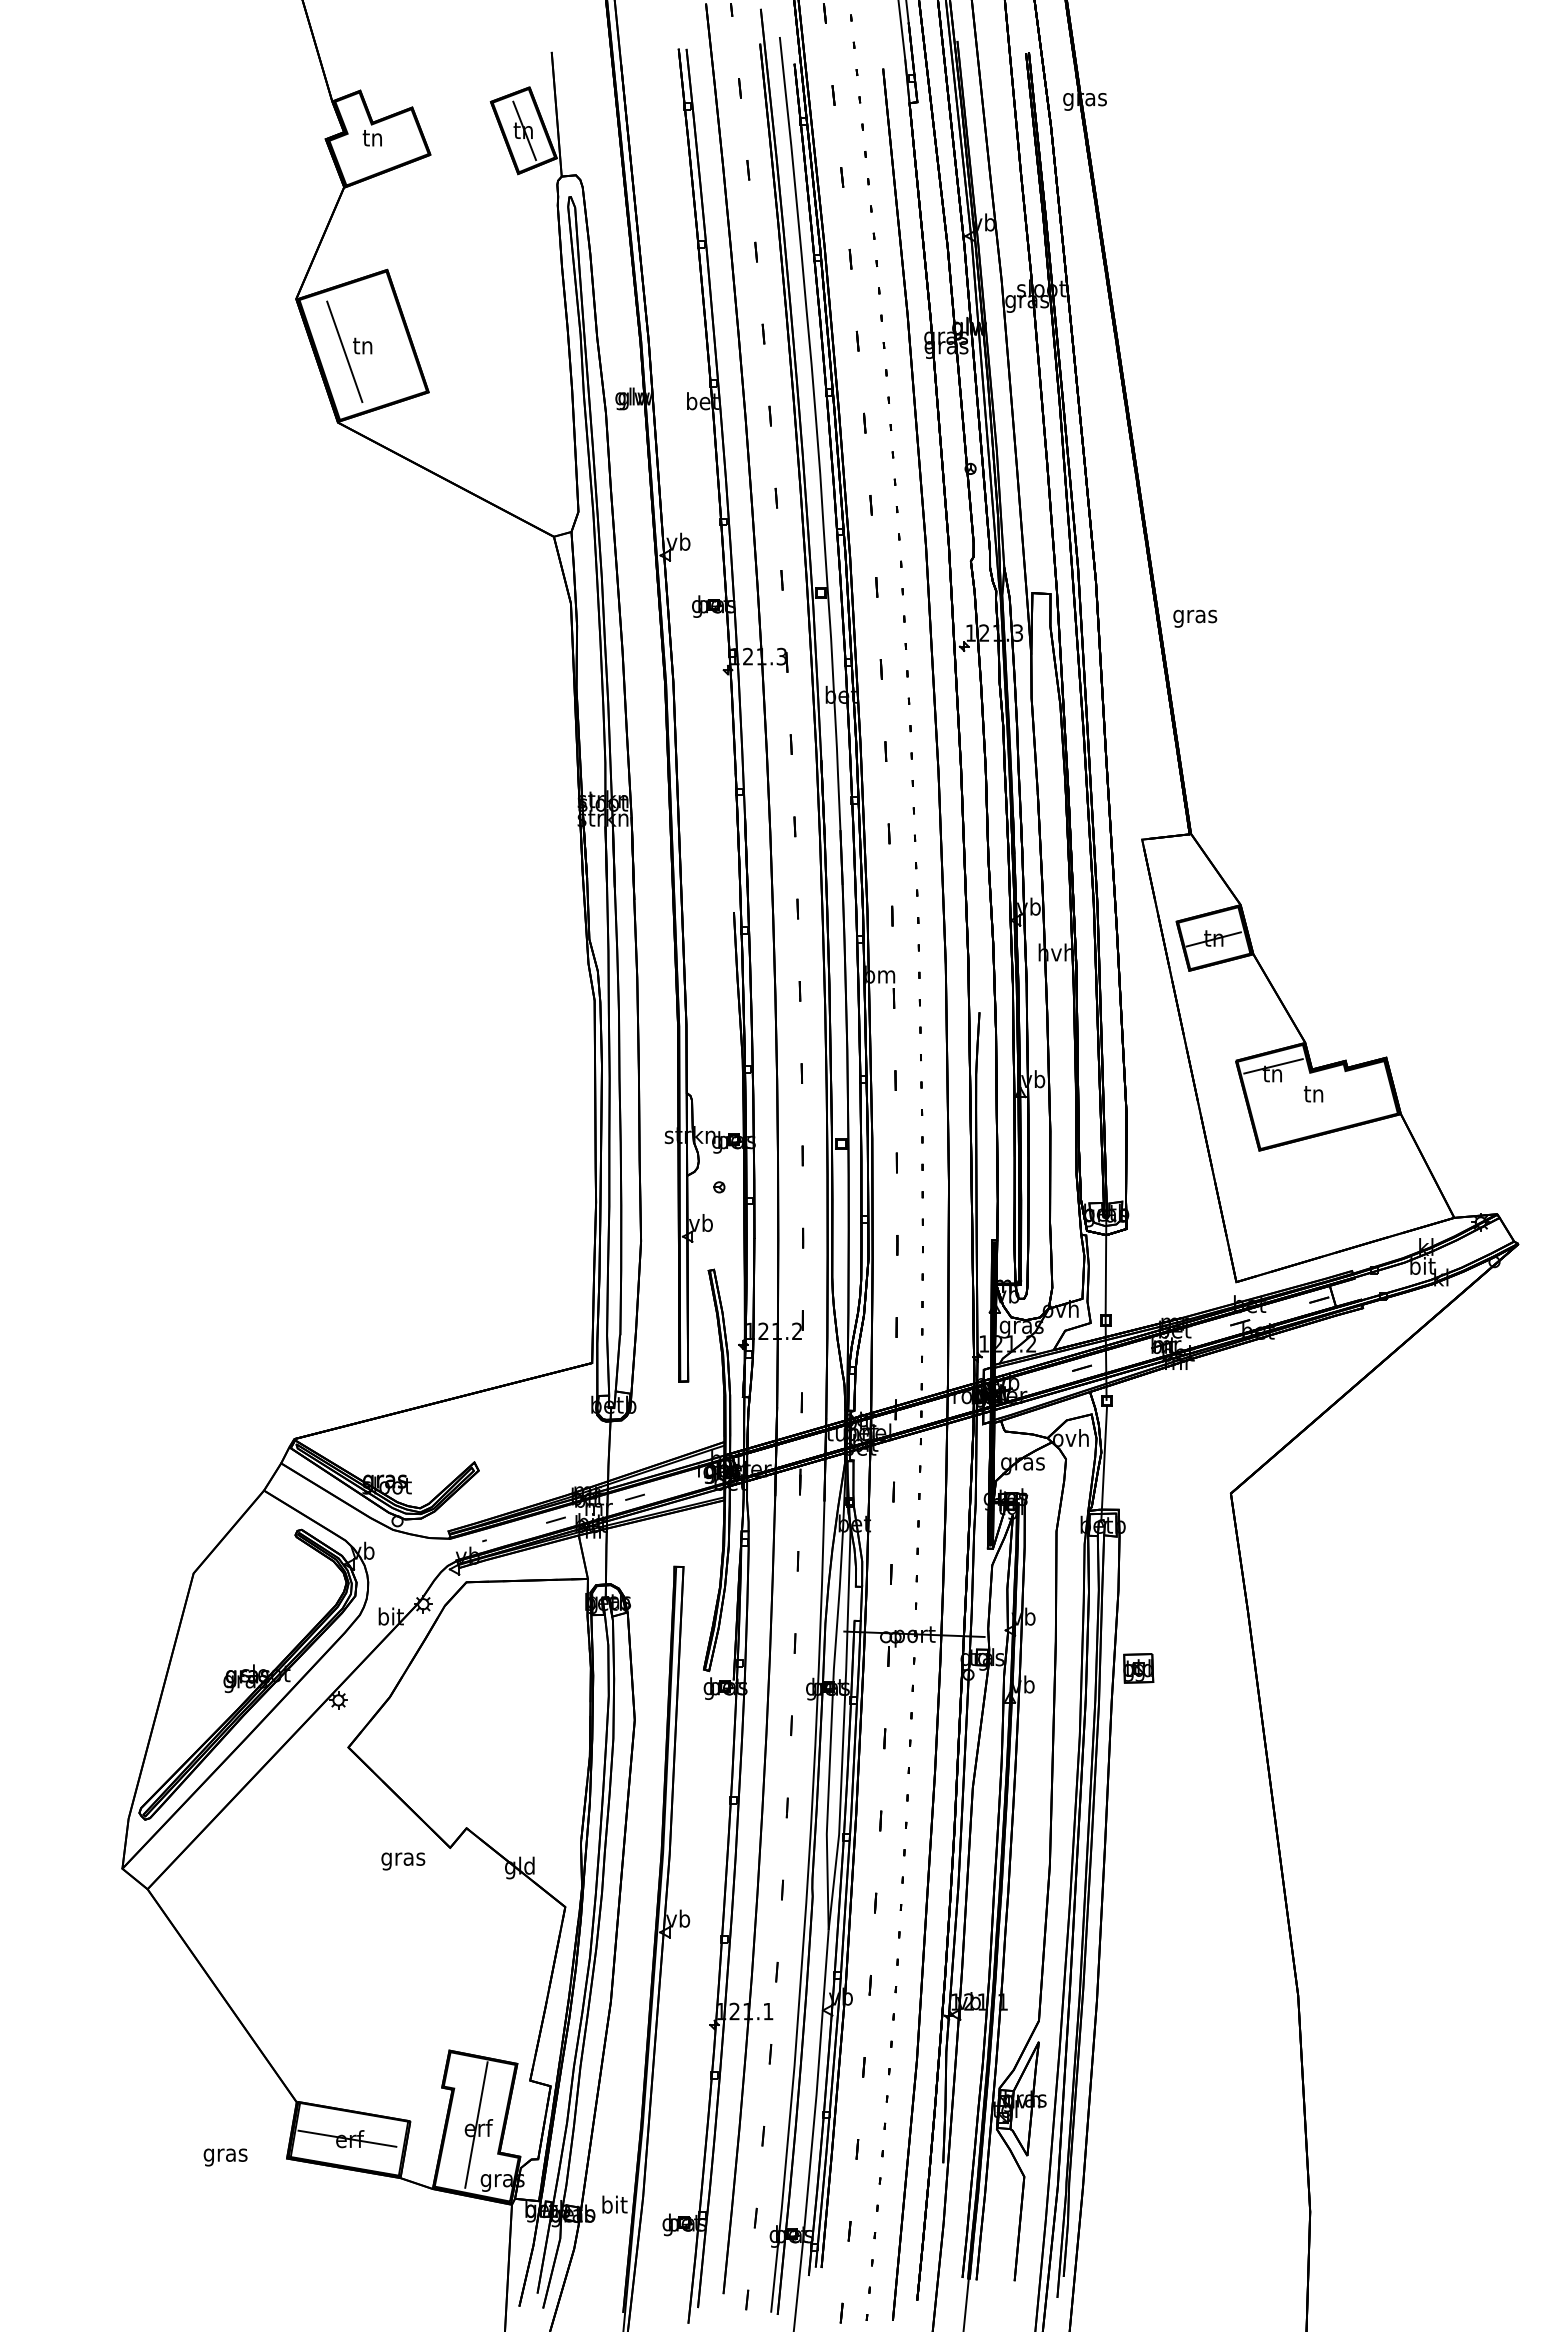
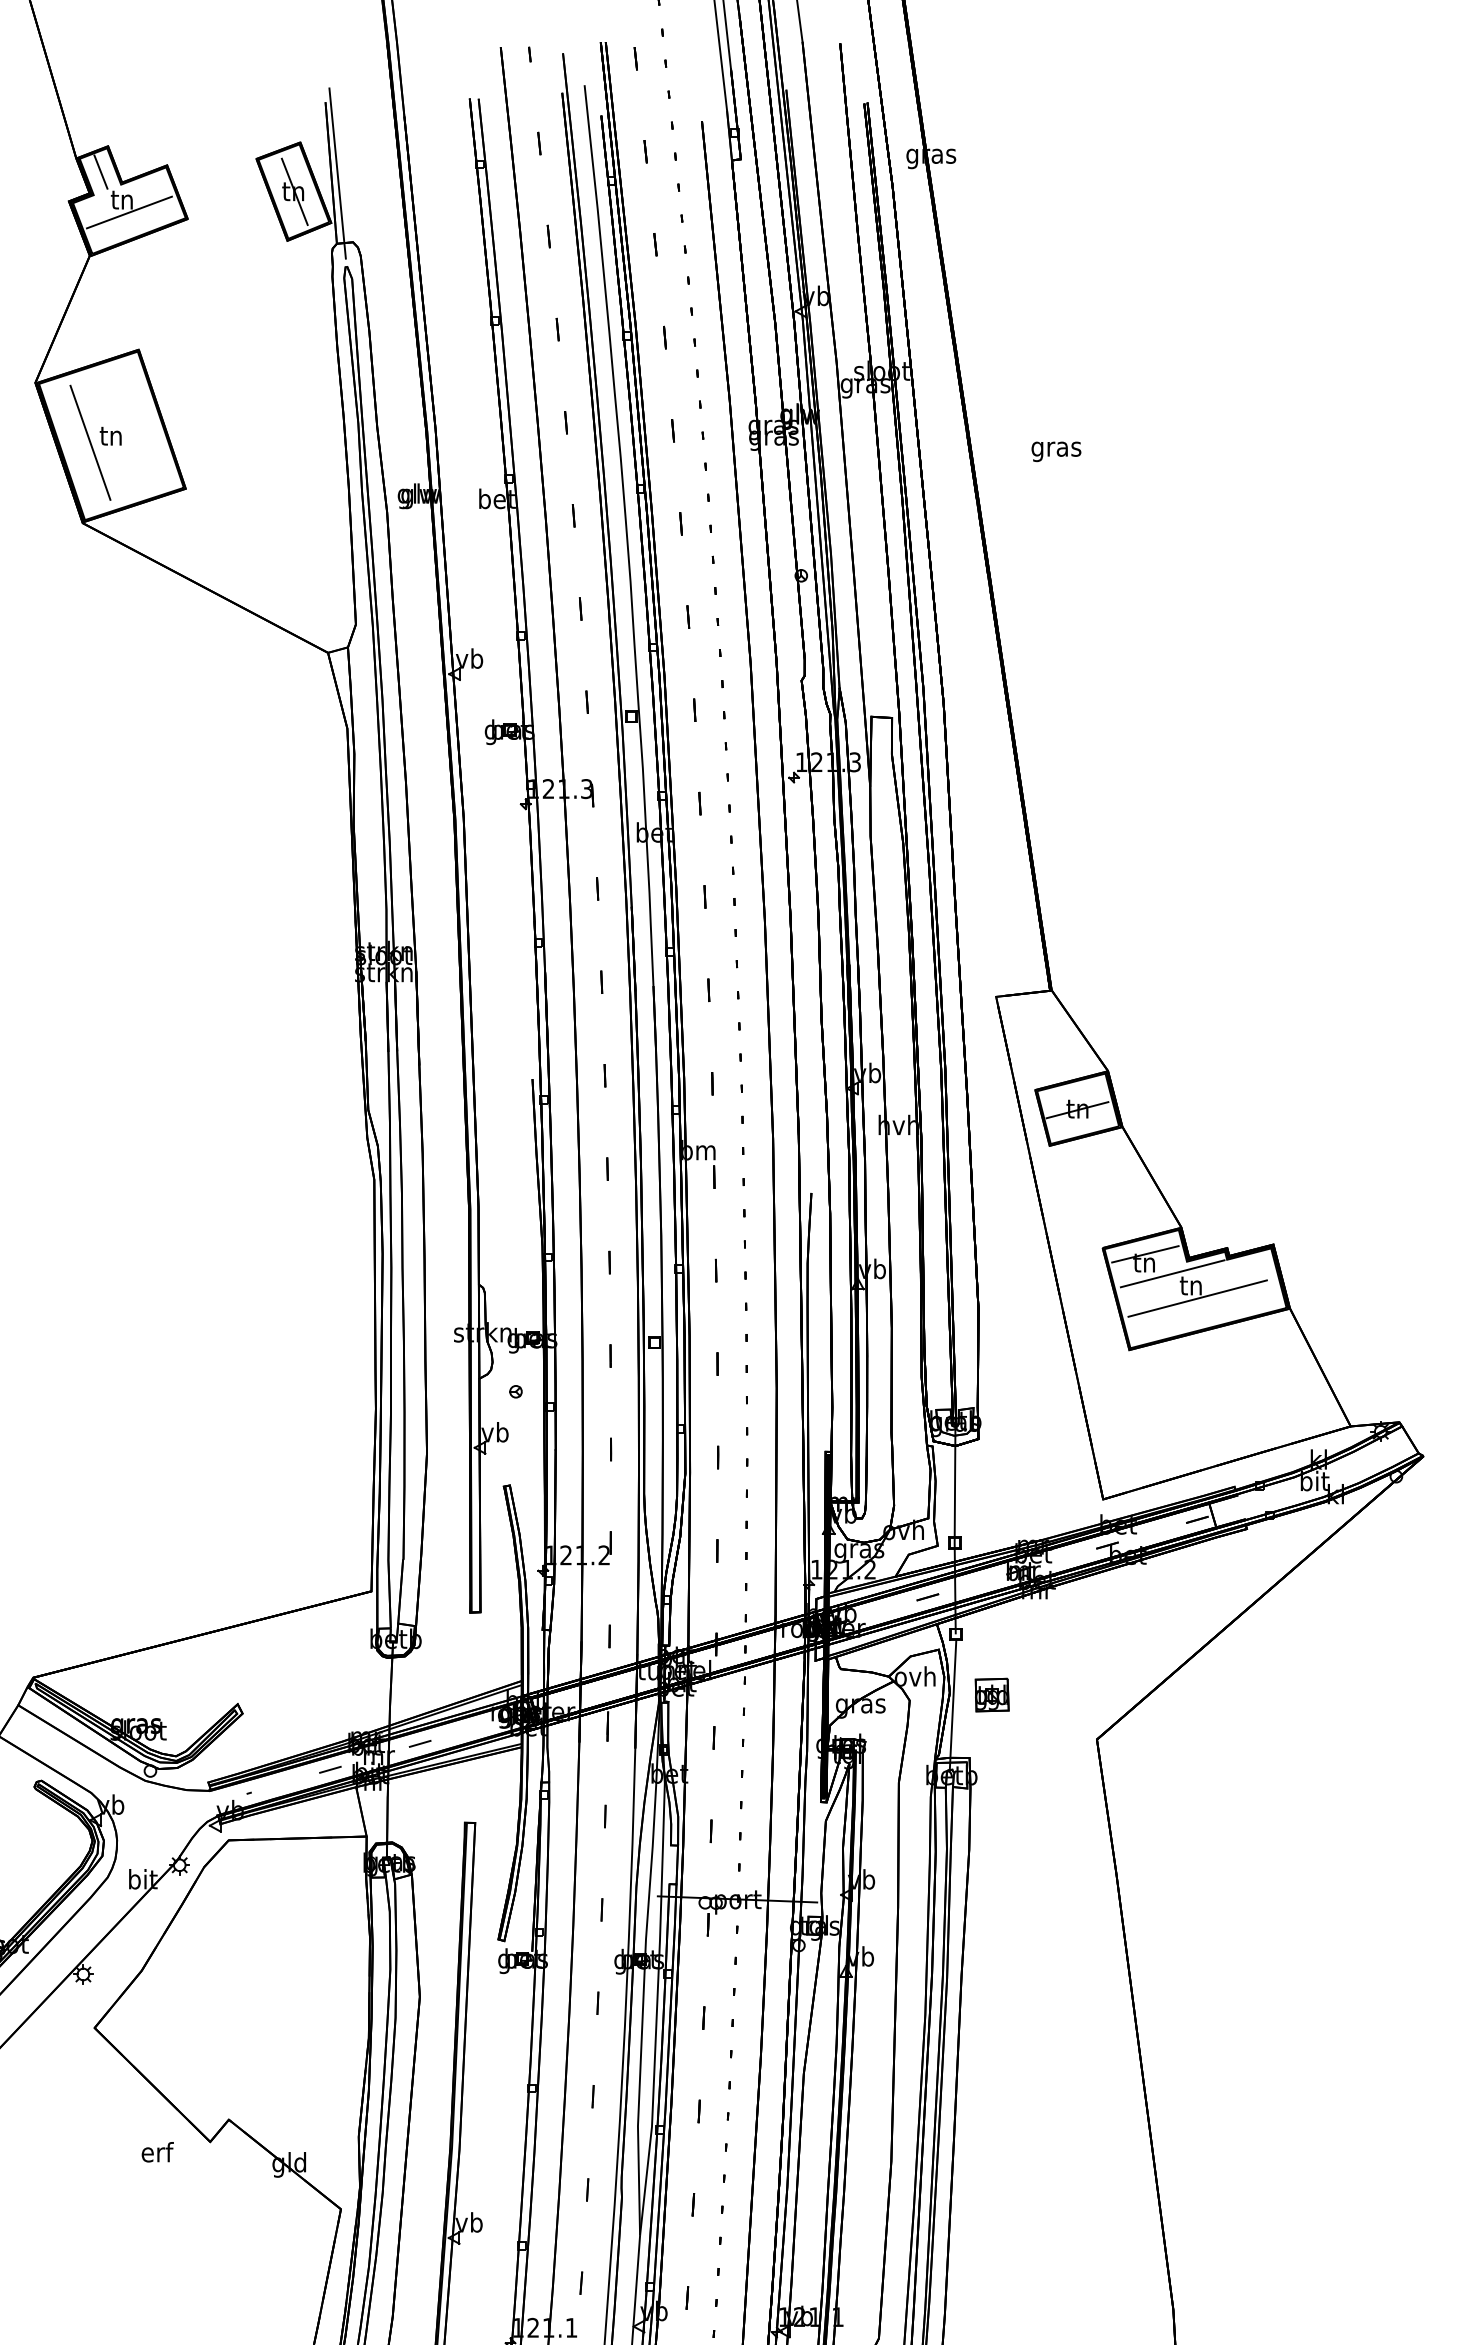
line: (353, 113) -> (100, 172), added
line: (562, 114) -> (337, 173), added
line: (378, 149) -> (128, 212), added
text: (1195, 618) -> (1056, 451), moved
line: (1297, 1083) -> (1172, 1273), added
line: (1319, 1105) -> (1197, 1298), added
part: (1138, 1668) -> (991, 1695), moved
text: (403, 1858) -> (157, 2154), gras -> erf

